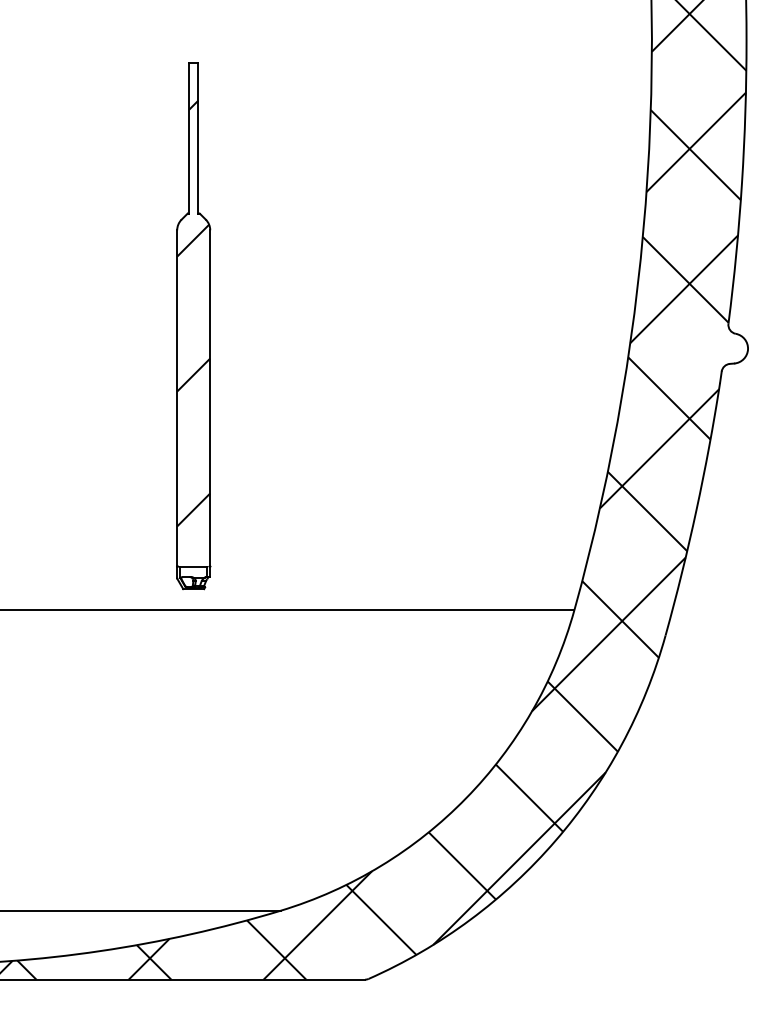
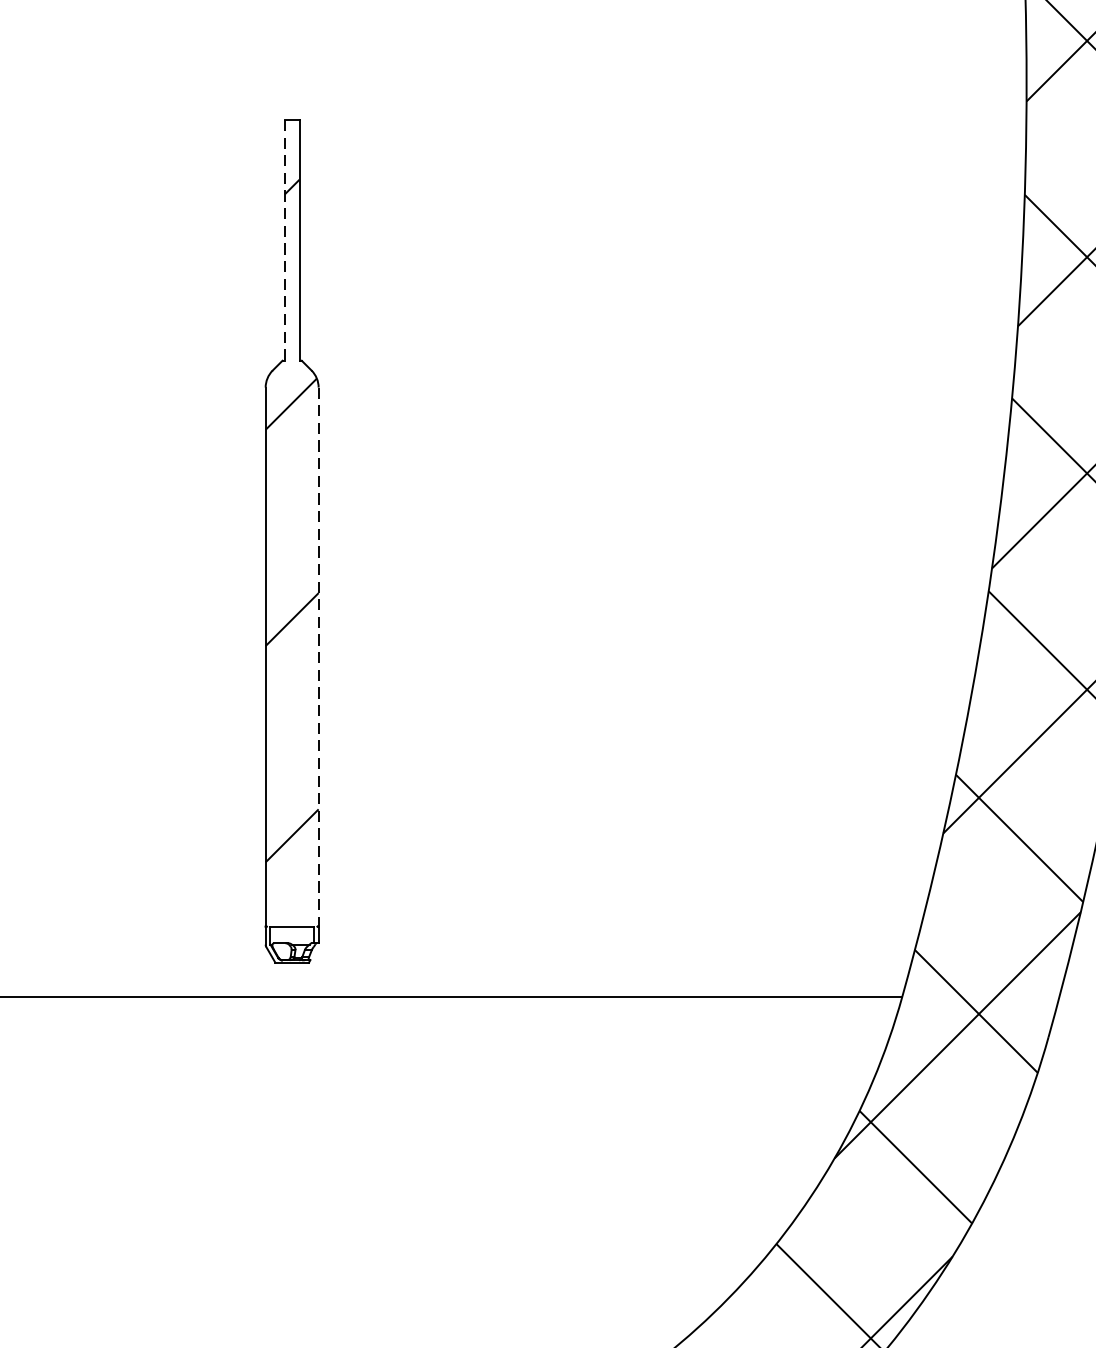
line: (189, 138) -> (285, 240), solid -> dashed
line: (210, 398) -> (319, 657), solid -> dashed

